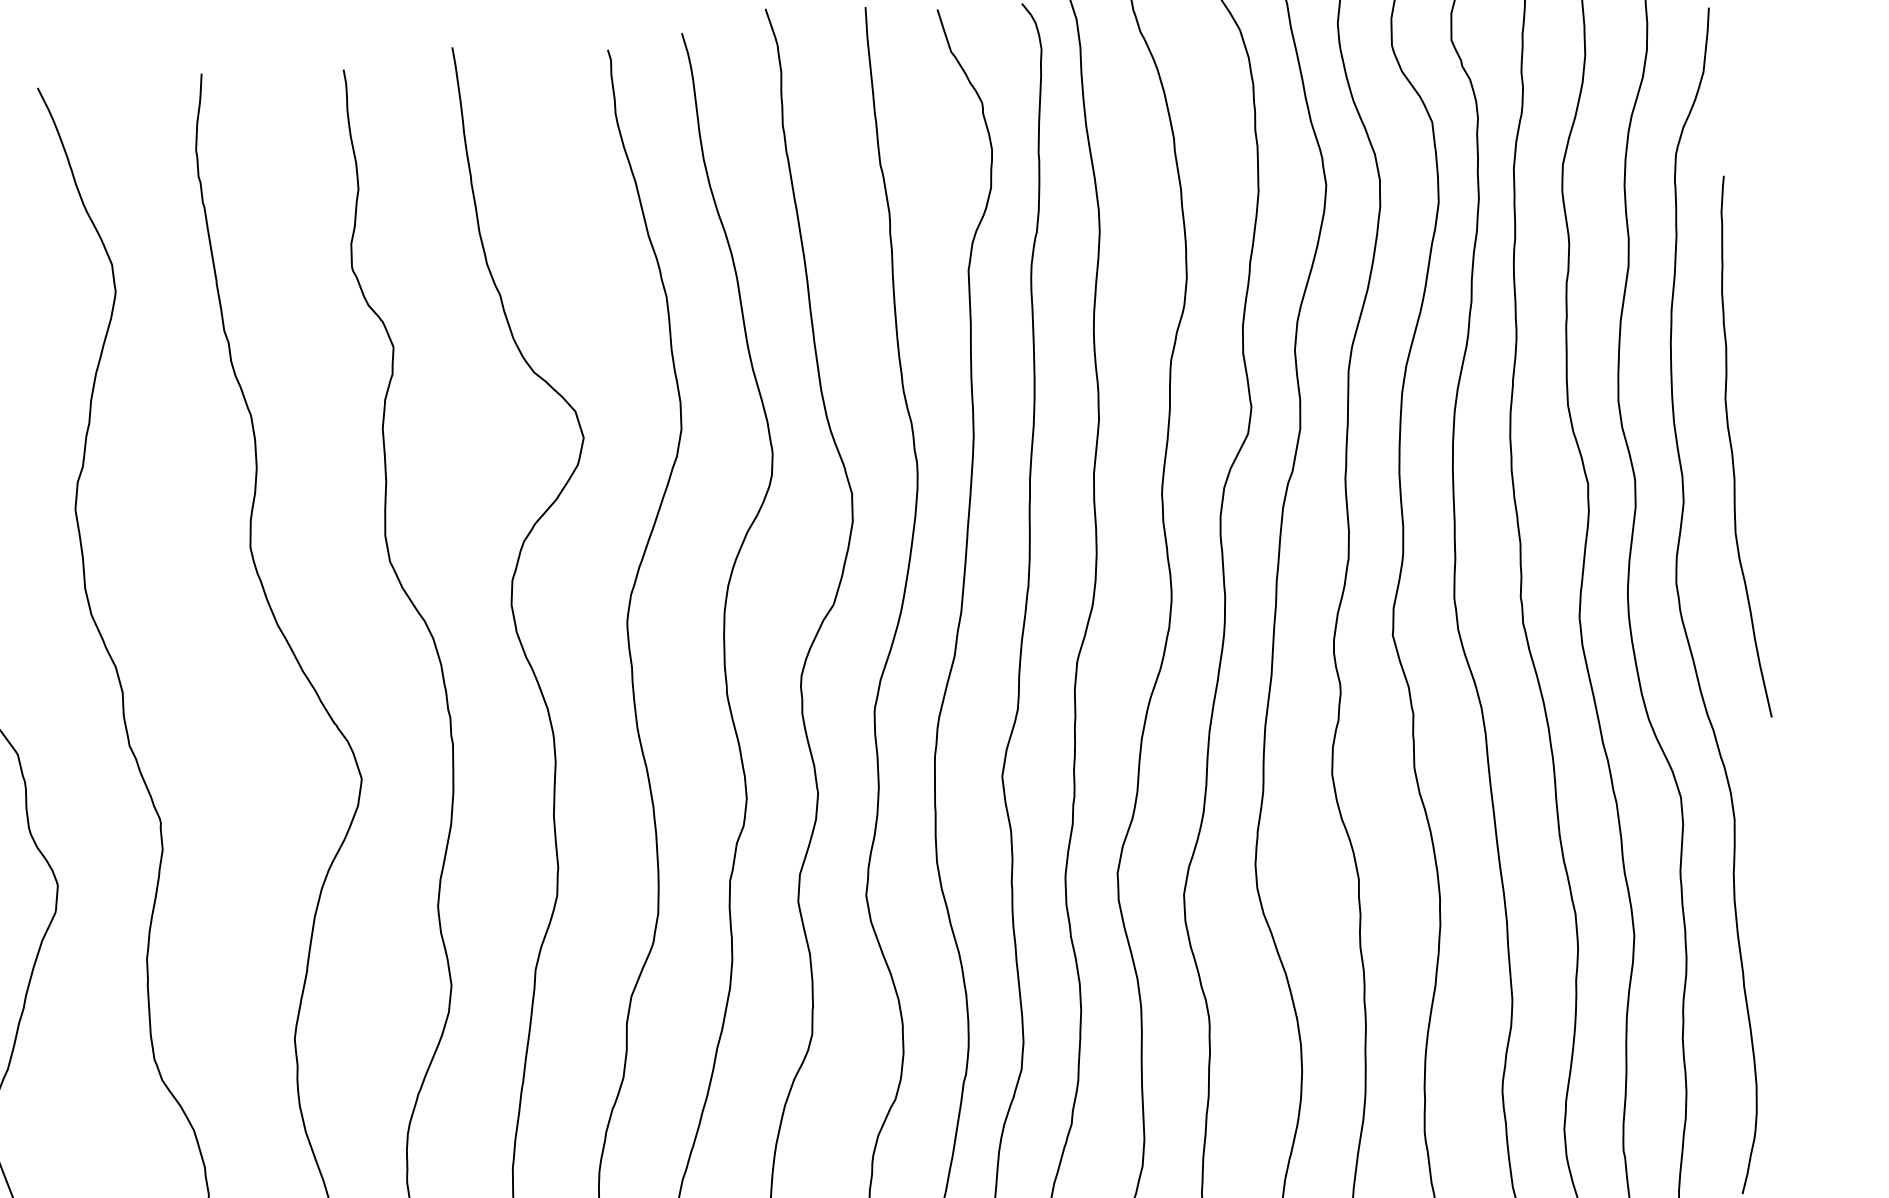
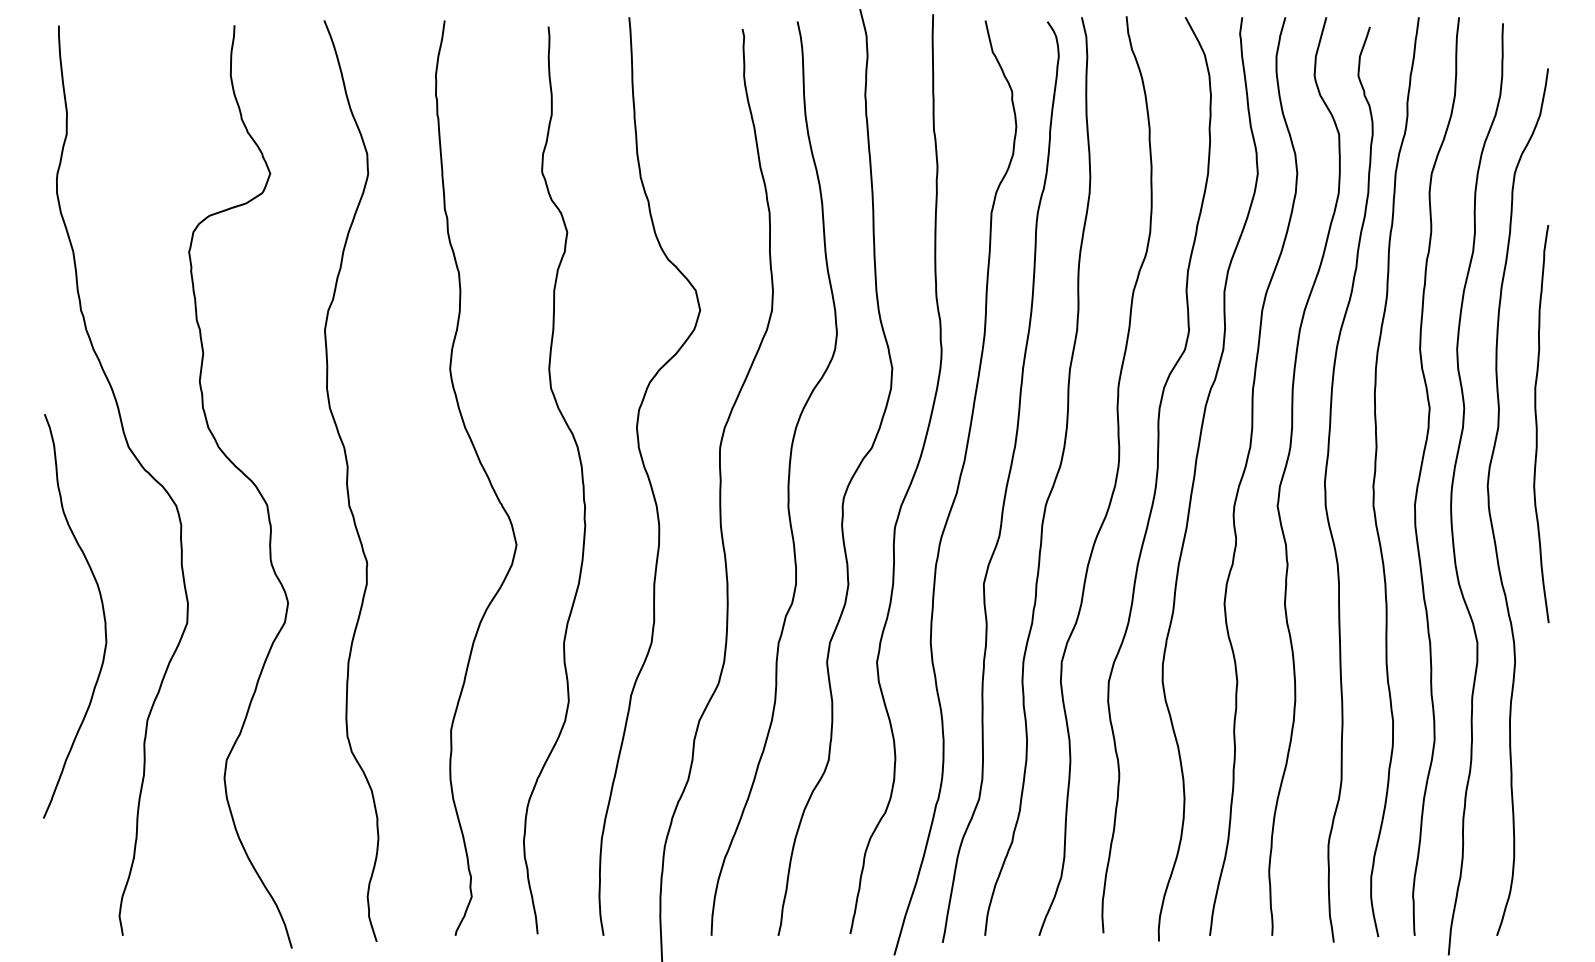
curve: (1732, 448) -> (1537, 424), moved

